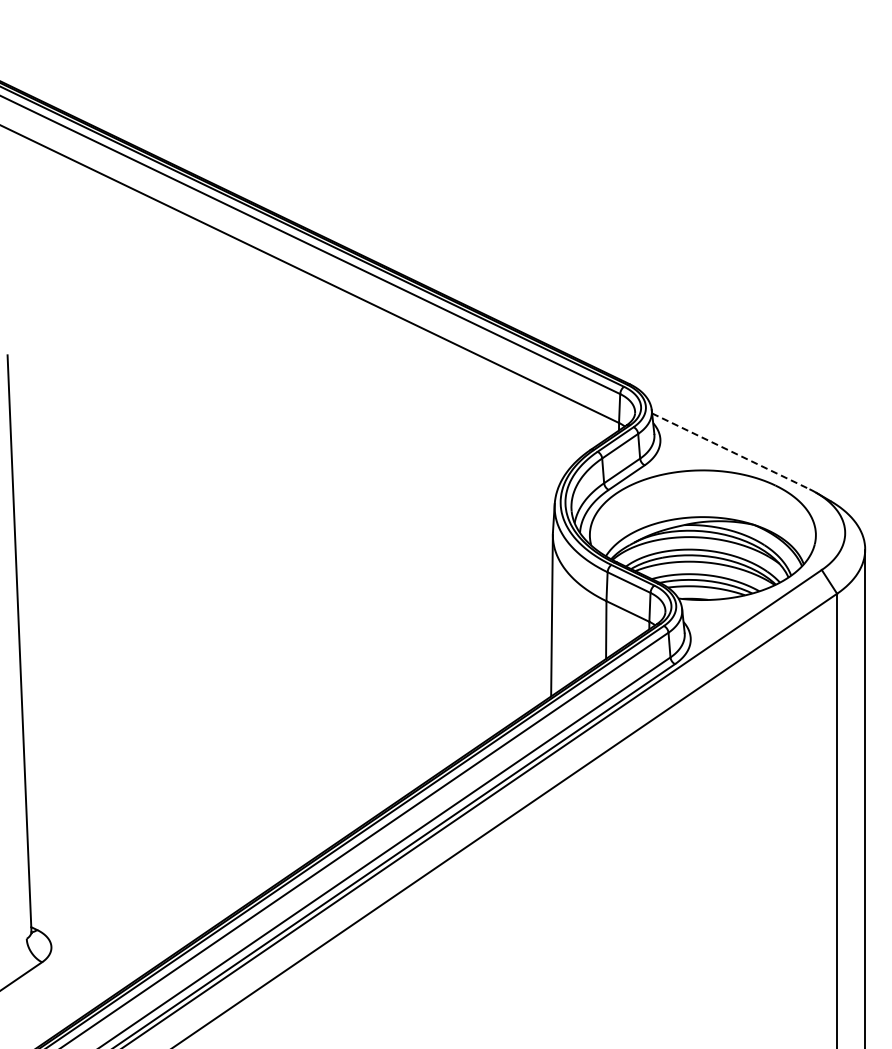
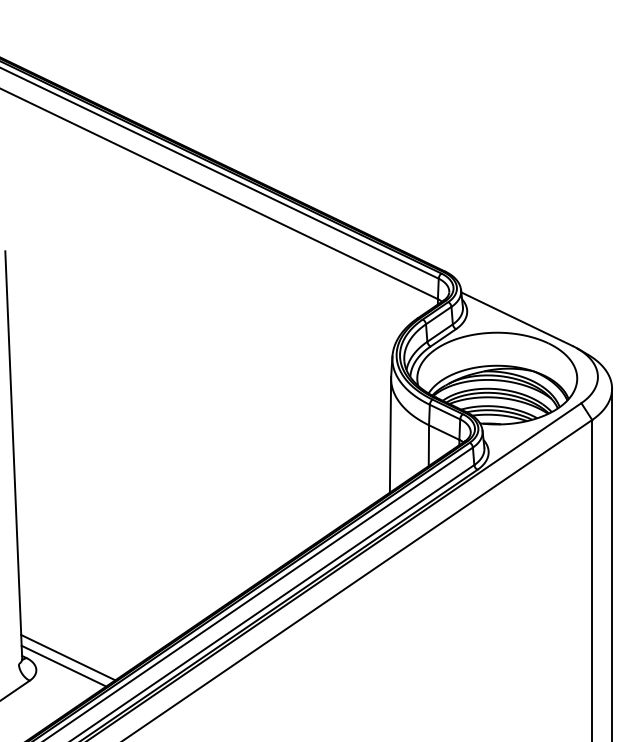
line: (731, 451) -> (517, 319), dashed -> solid
line: (96, 929) -> (68, 657), added
line: (90, 941) -> (63, 666), added

